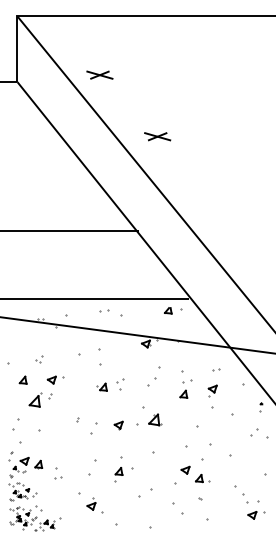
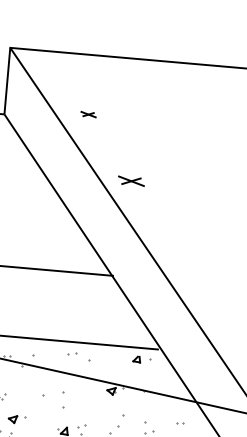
part: (99, 74) -> (88, 113), size x0.6
part: (157, 136) -> (131, 181), moved

